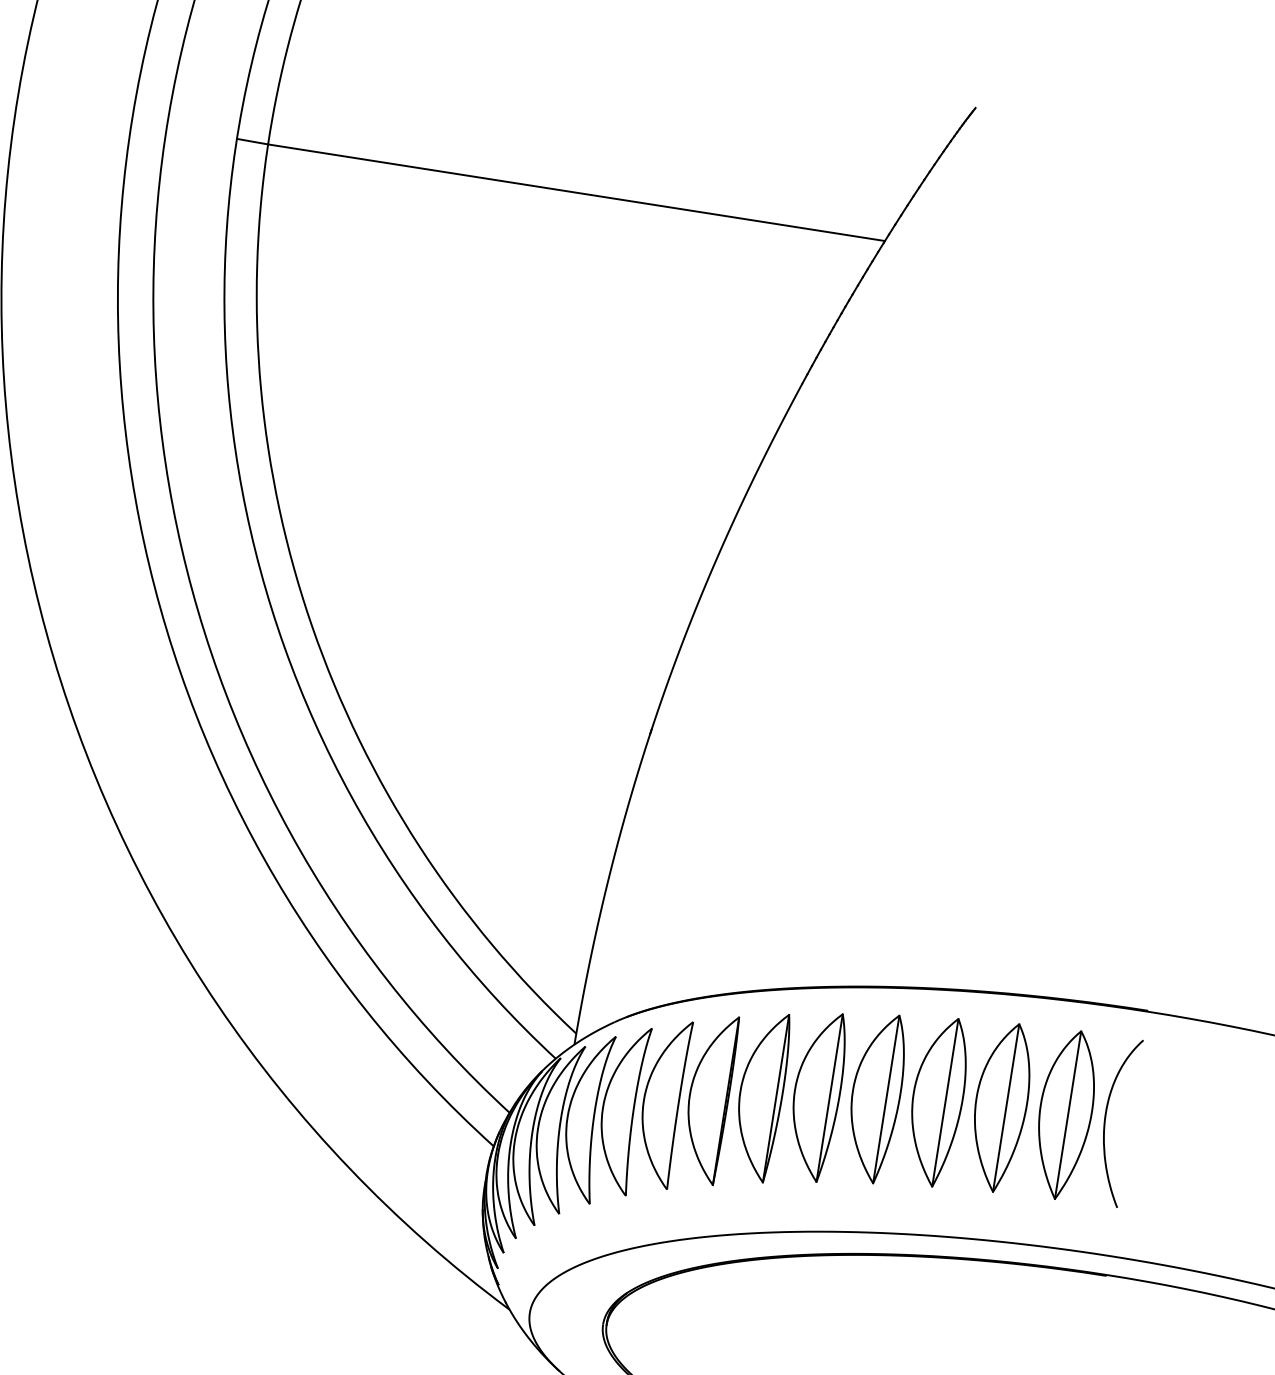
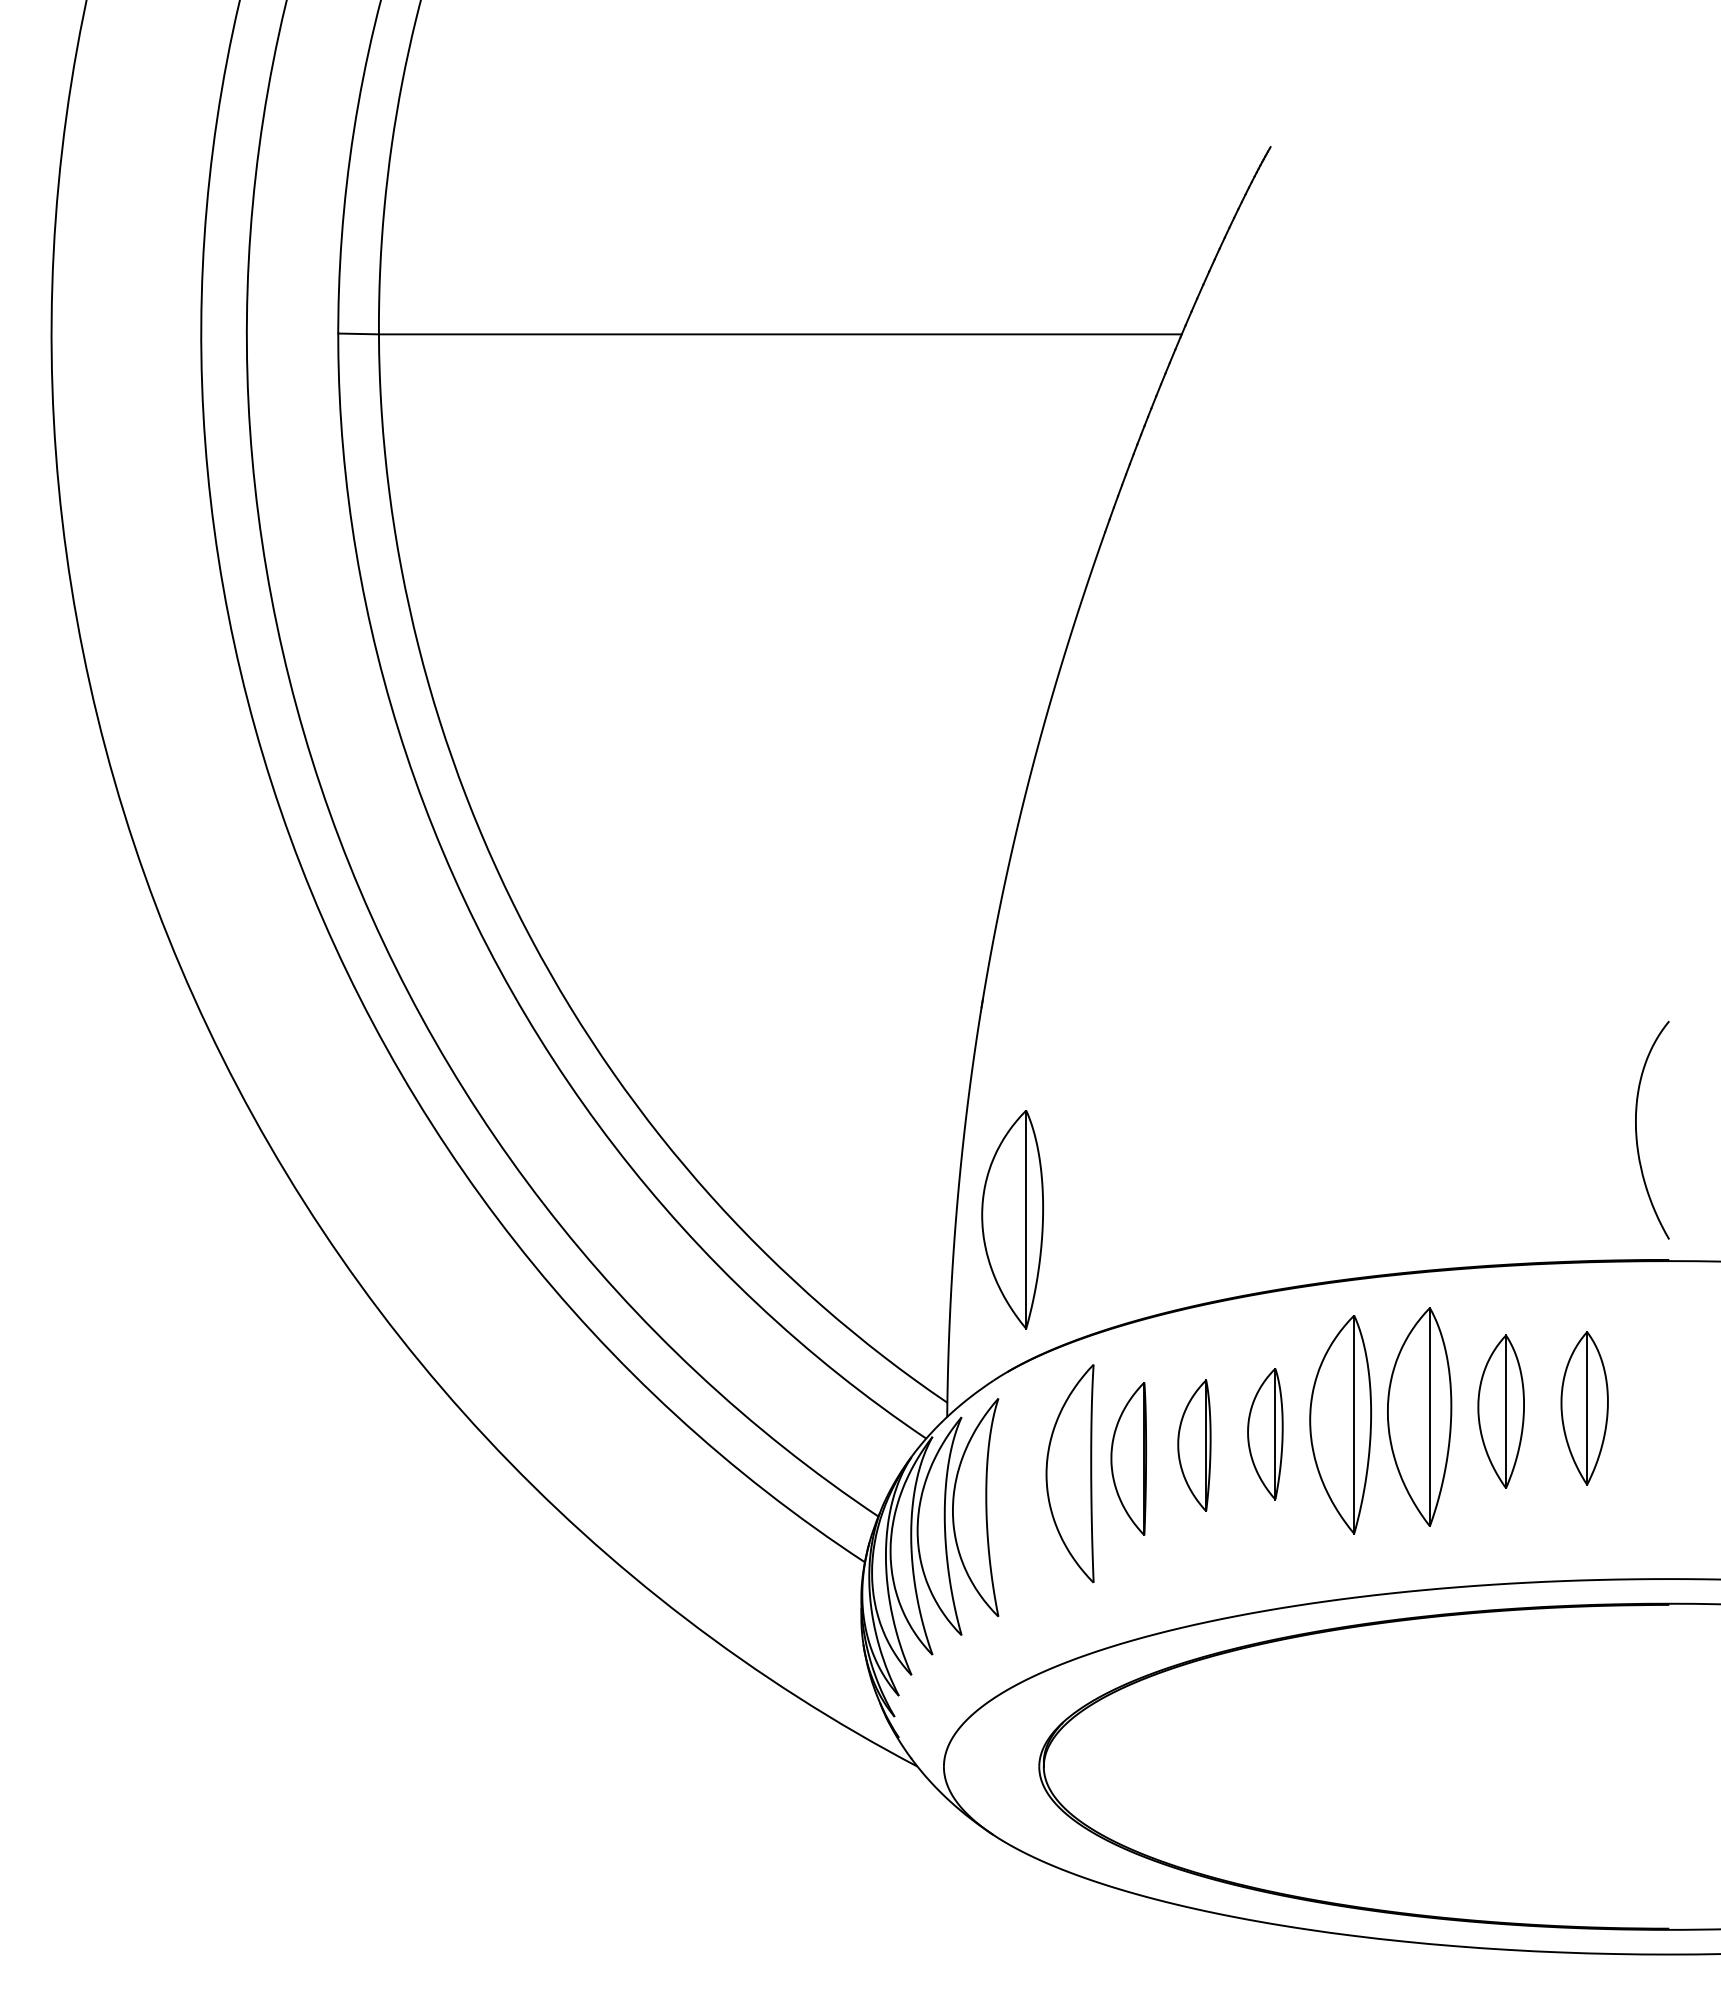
part: (648, 900) -> (1012, 1219), added
part: (817, 1095) -> (1265, 1433), size x0.6
part: (761, 1096) -> (1194, 1445), size x0.6
part: (708, 1098) -> (1128, 1458), size x0.7
part: (1000, 1106) -> (1500, 1411), size x0.7
part: (621, 1109) -> (1019, 1489), removed
part: (1065, 1114) -> (1584, 1408), size x0.7
curve: (1105, 1121) -> (1637, 1132), moved

